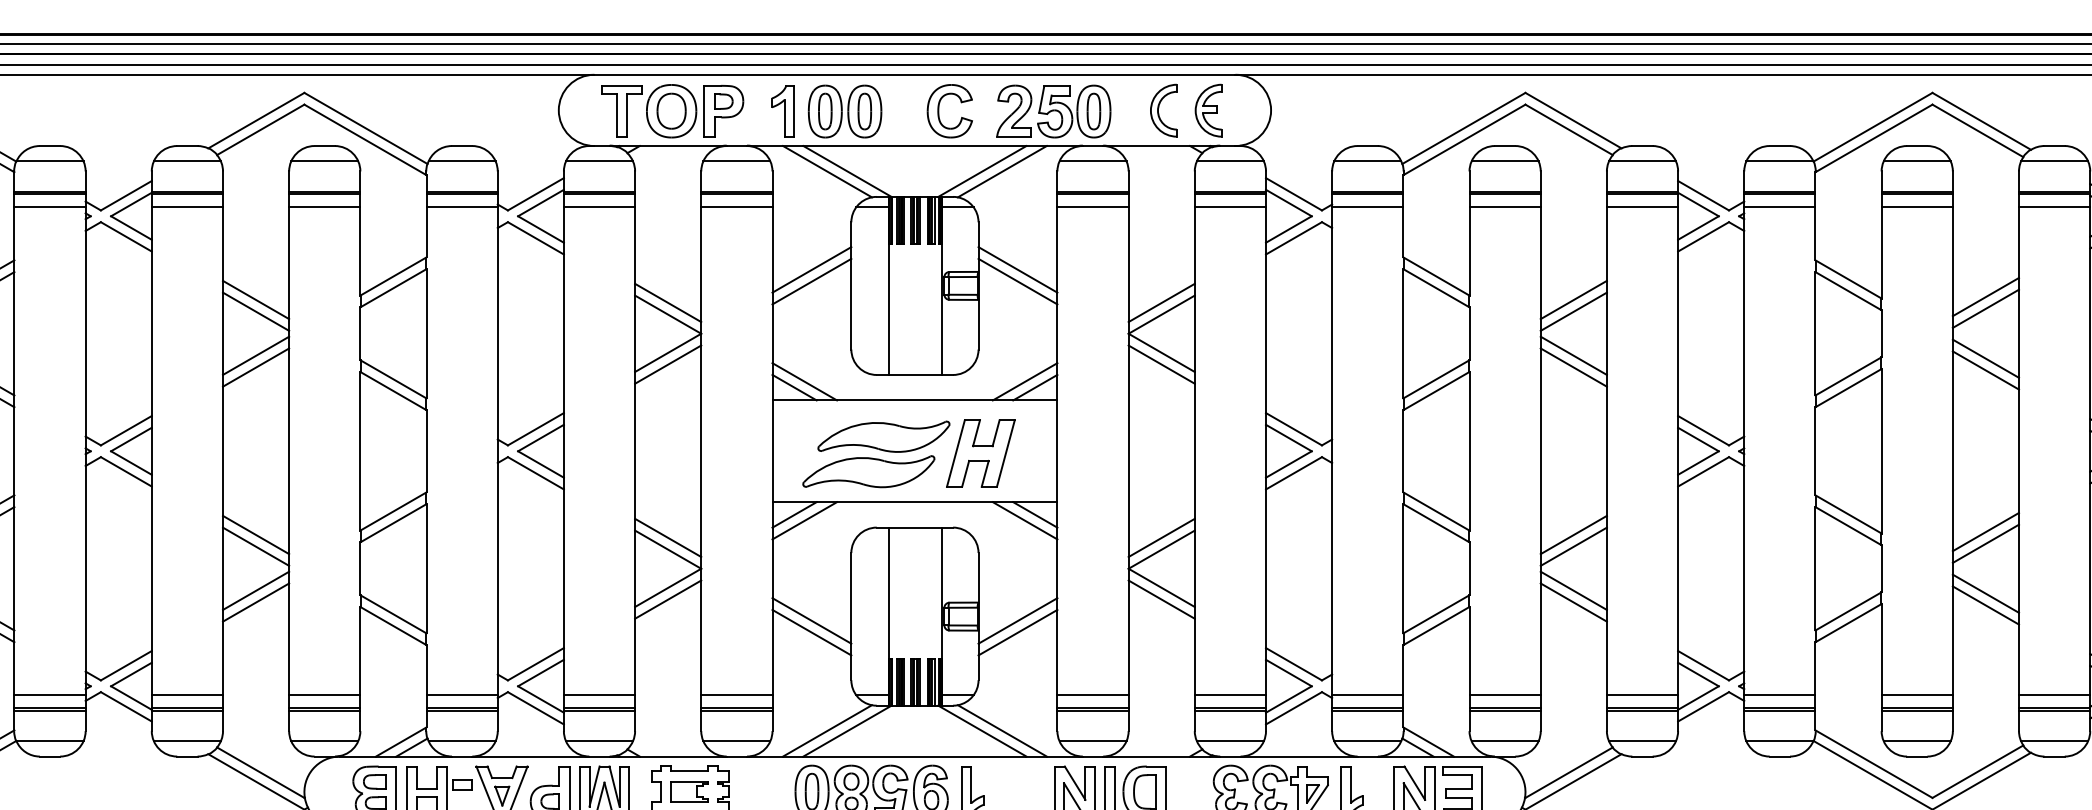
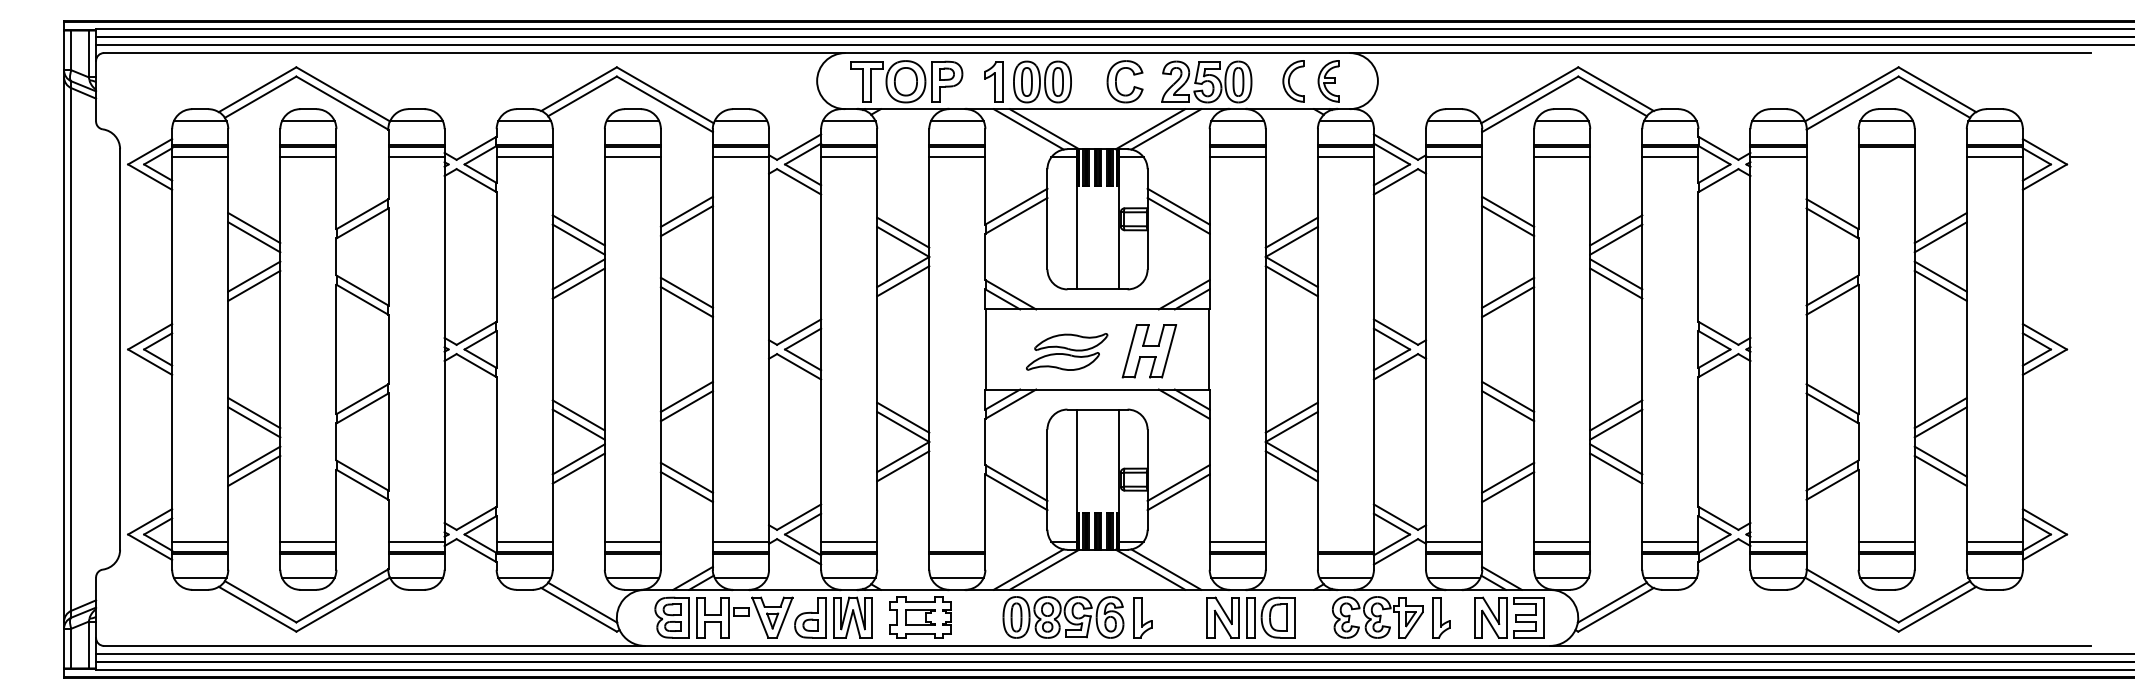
line: (1917, 207) -> (1886, 157), removed
part: (875, 453) -> (1066, 351), size x0.7
line: (737, 695) -> (957, 541), removed
line: (1229, 695) -> (1345, 541), removed

